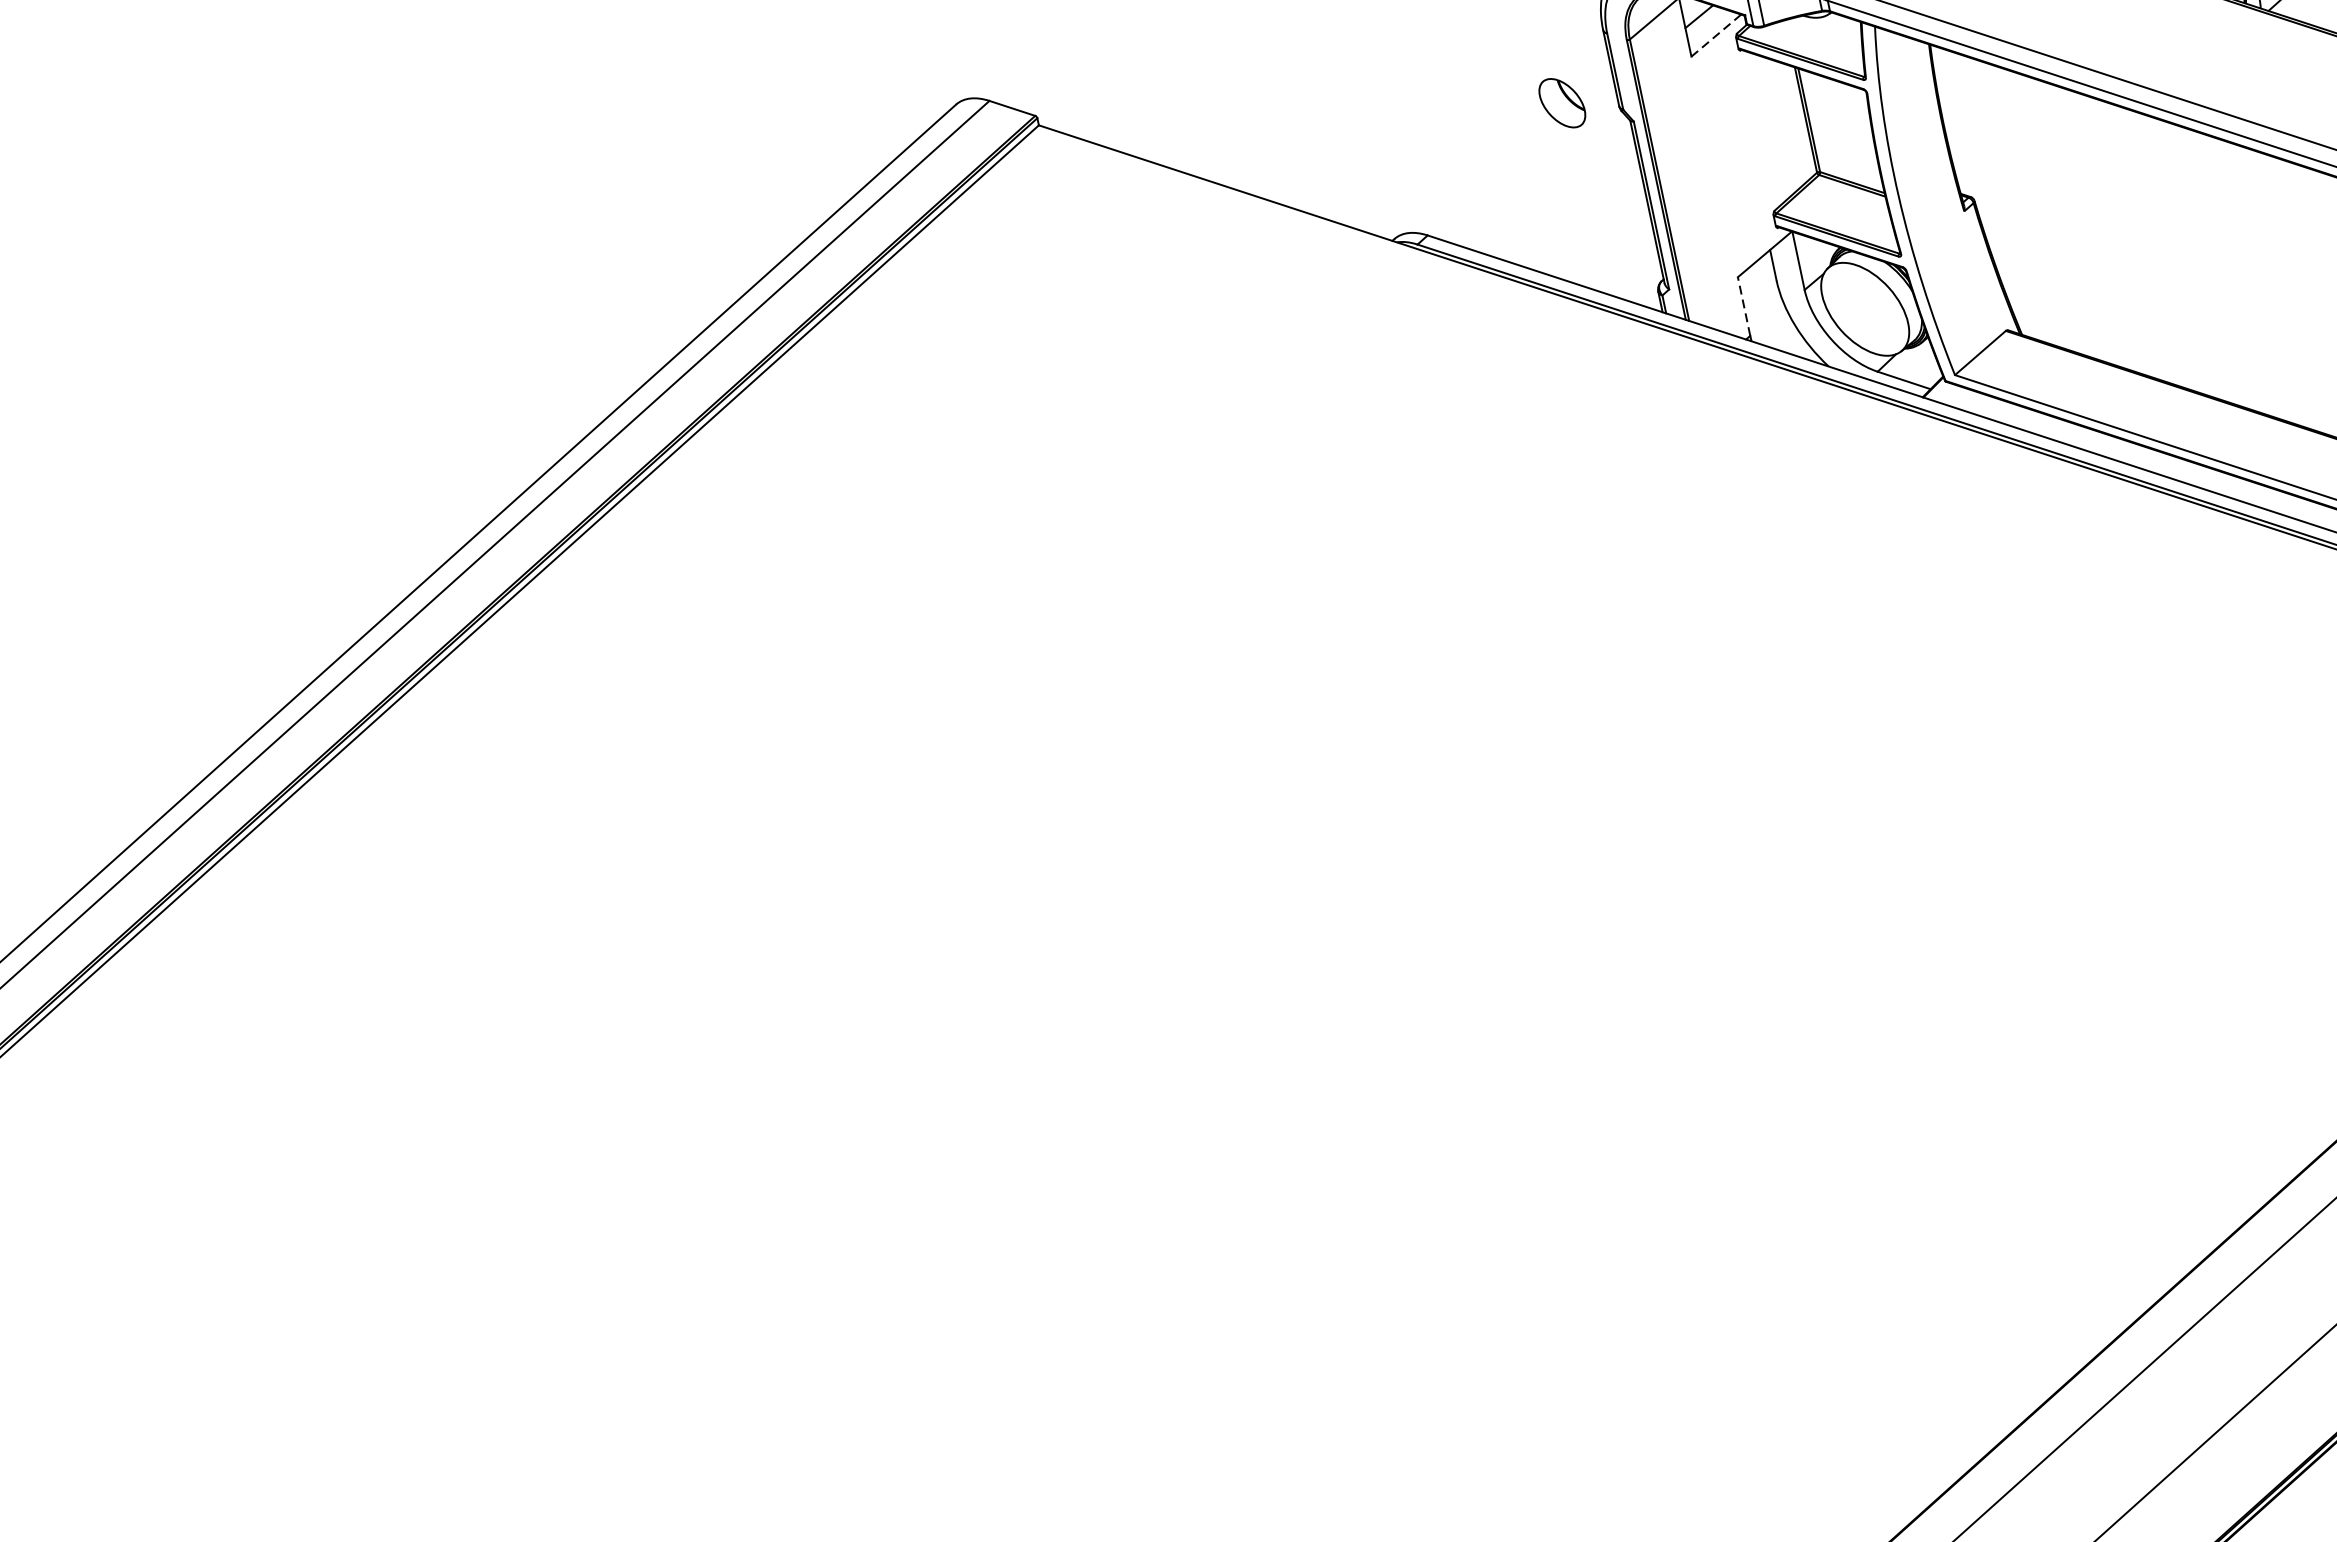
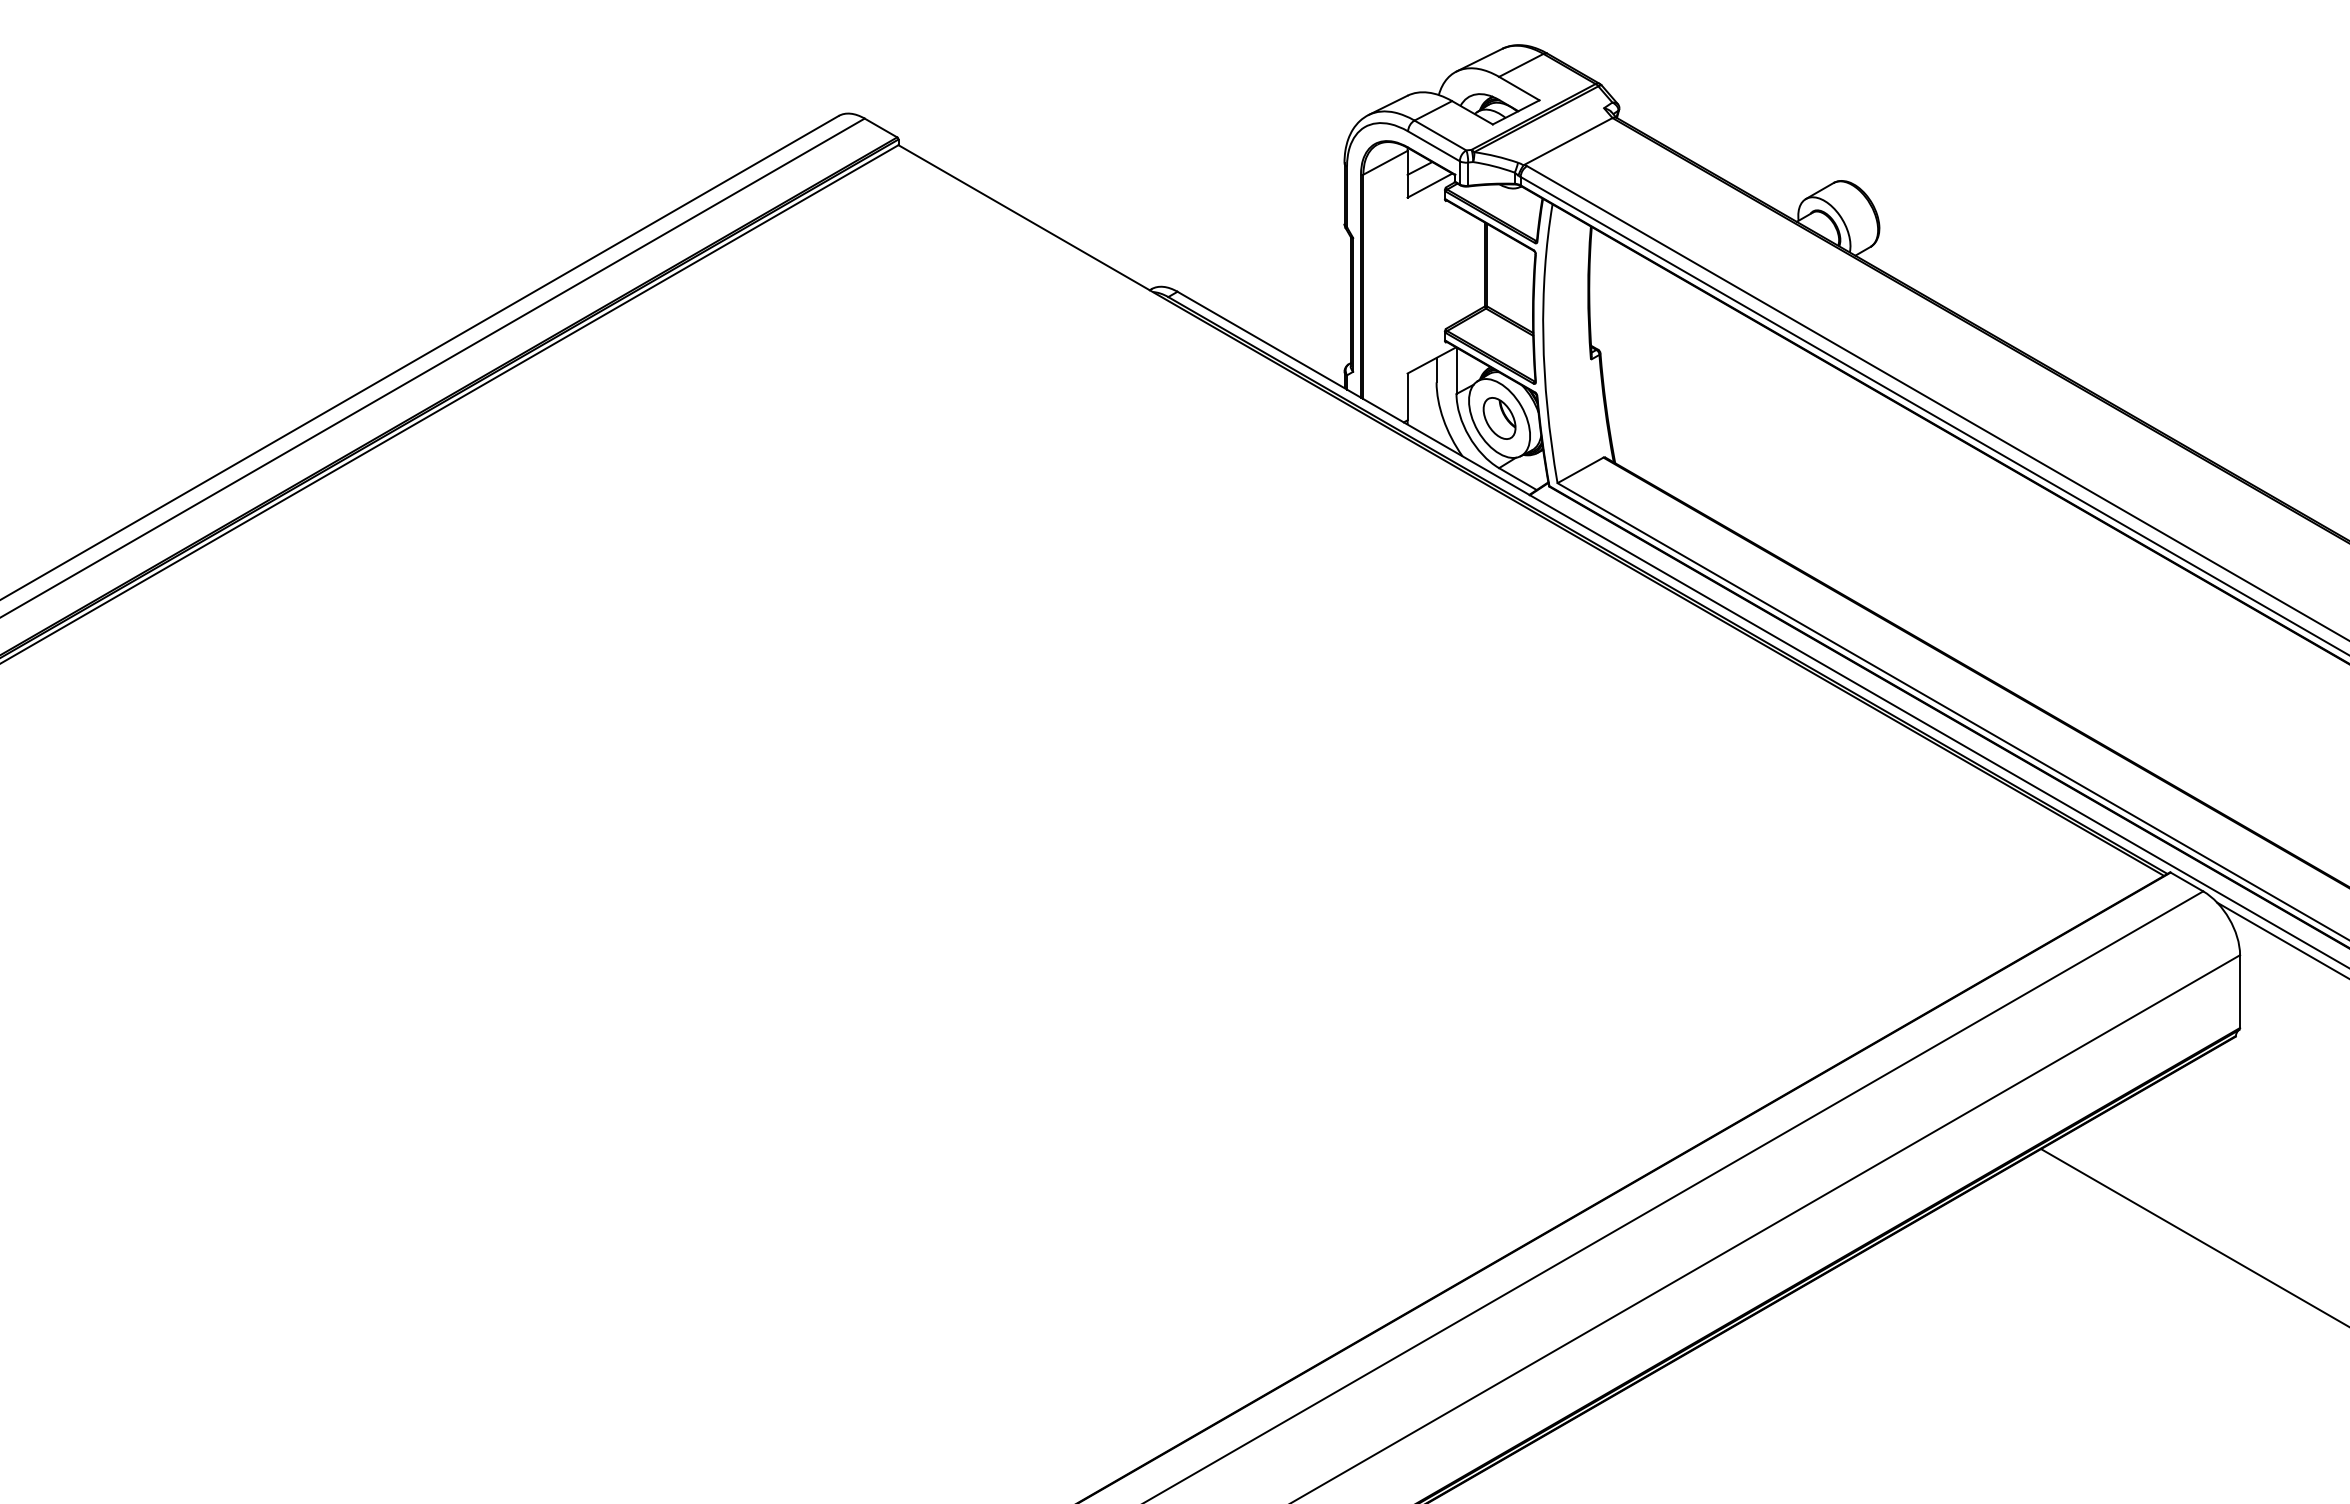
line: (1715, 35) -> (1429, 185), dashed -> solid
part: (1562, 103) -> (1499, 418), moved
line: (1743, 306) -> (1407, 396), dashed -> solid

